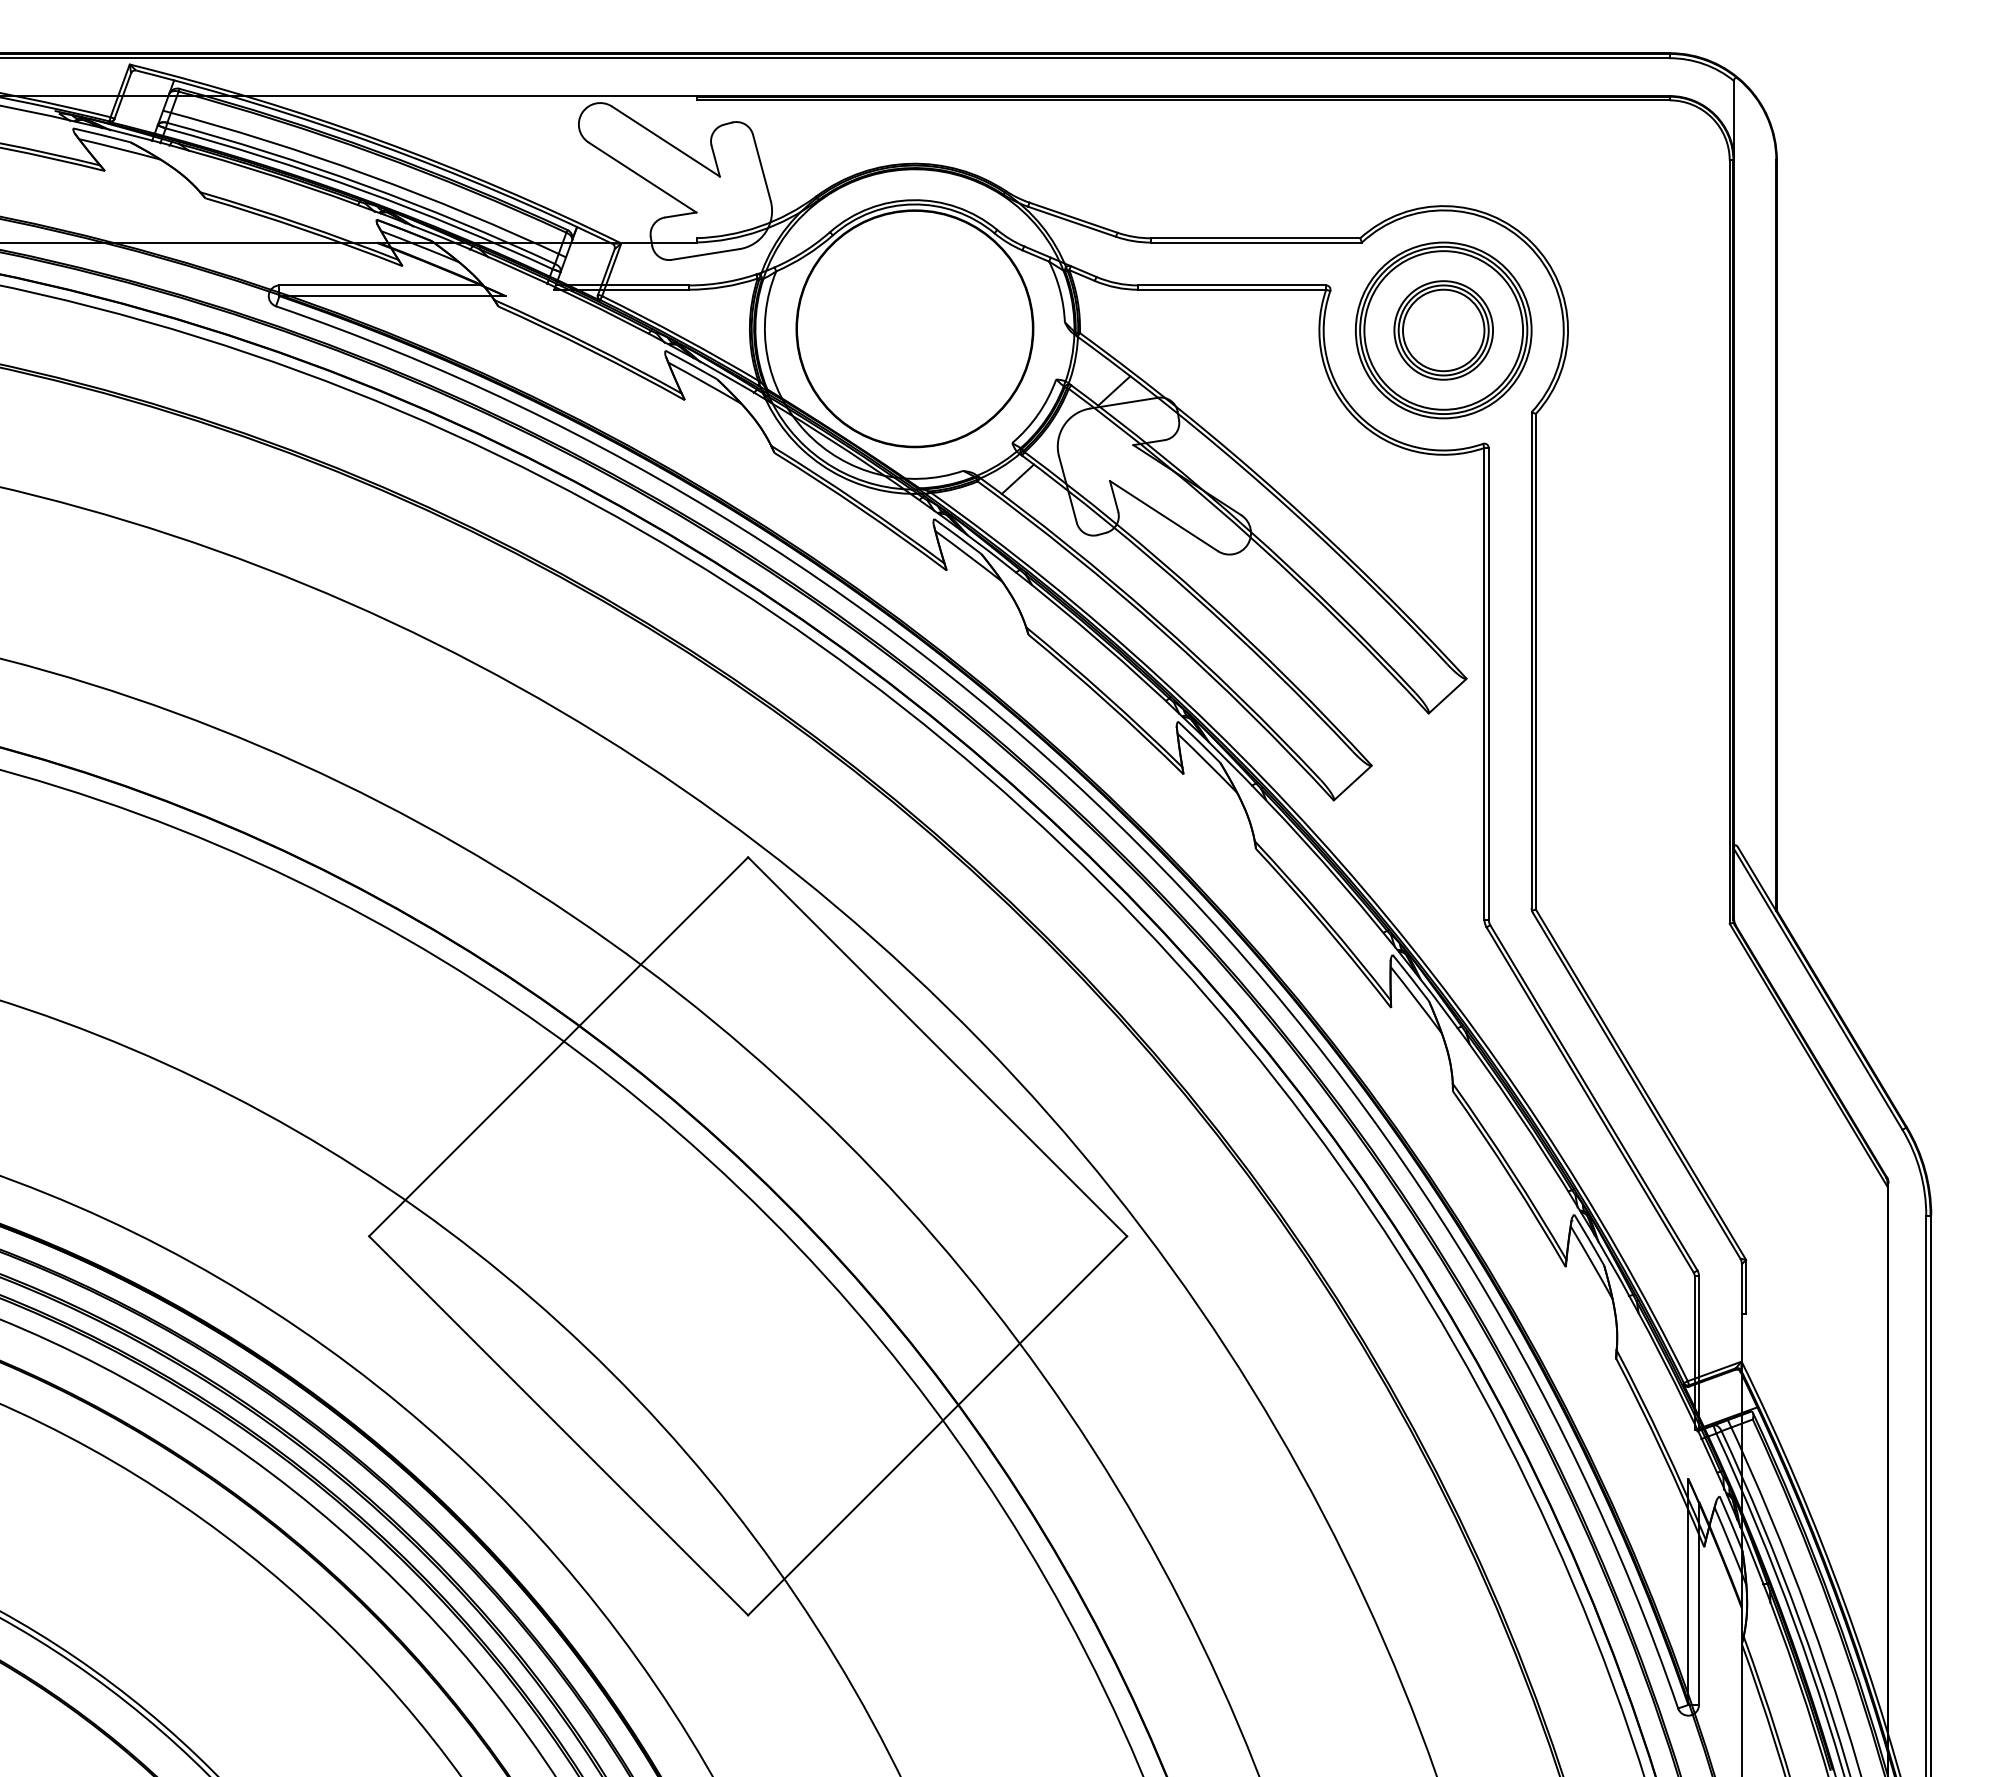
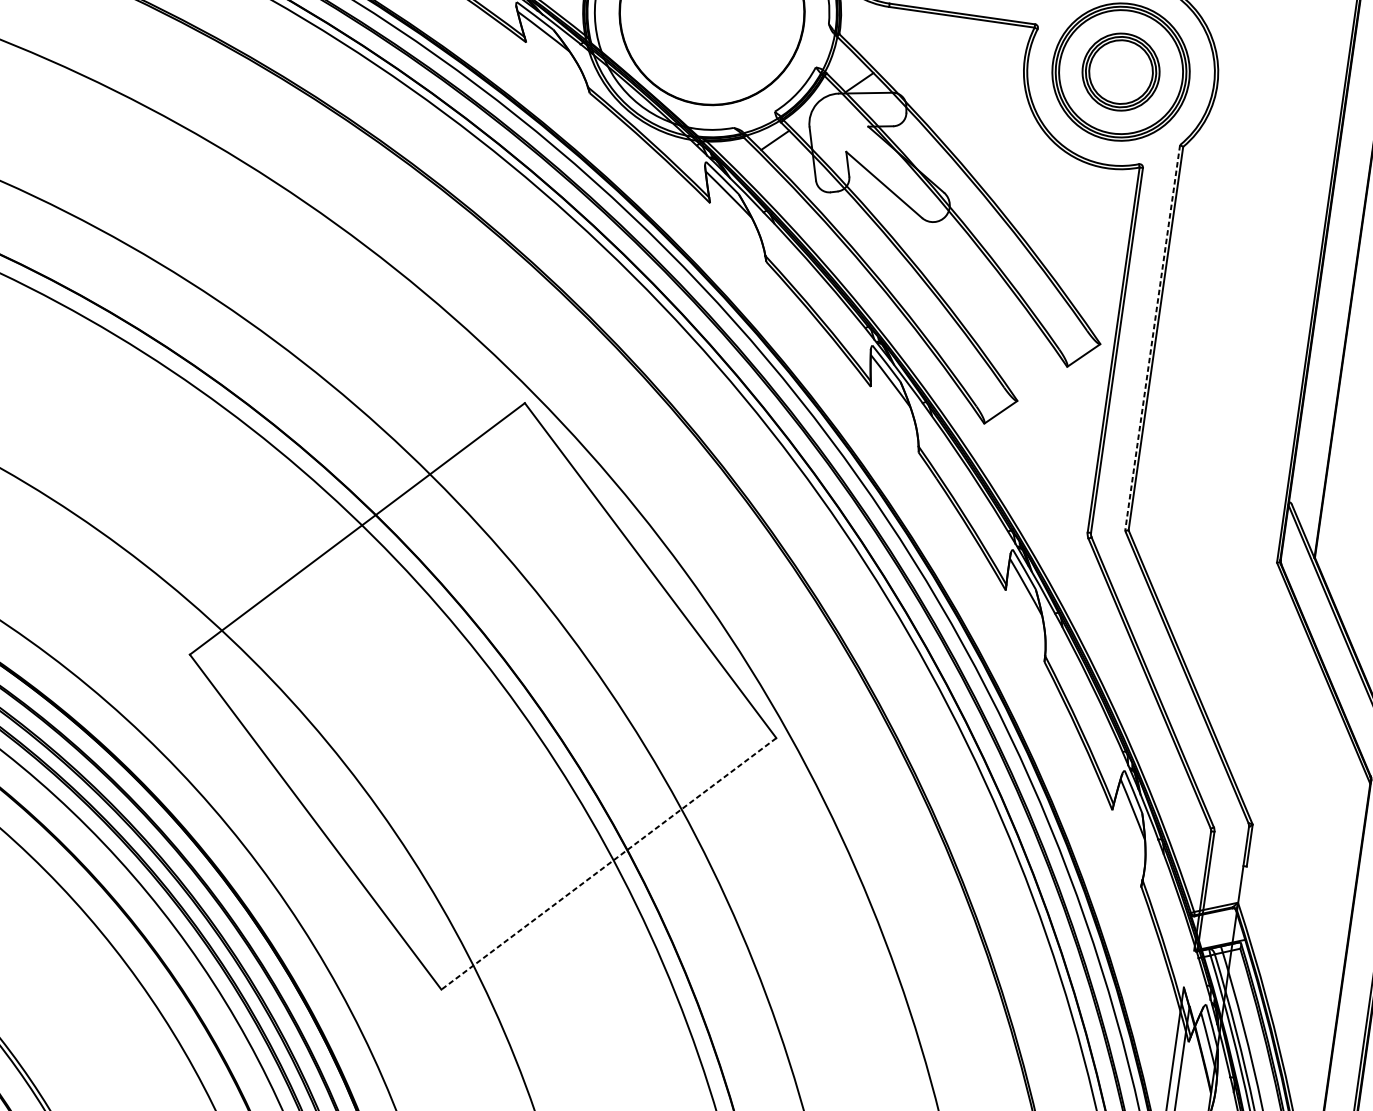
line: (1531, 660) -> (1152, 337), solid -> dashed
line: (937, 1425) -> (608, 863), solid -> dashed

